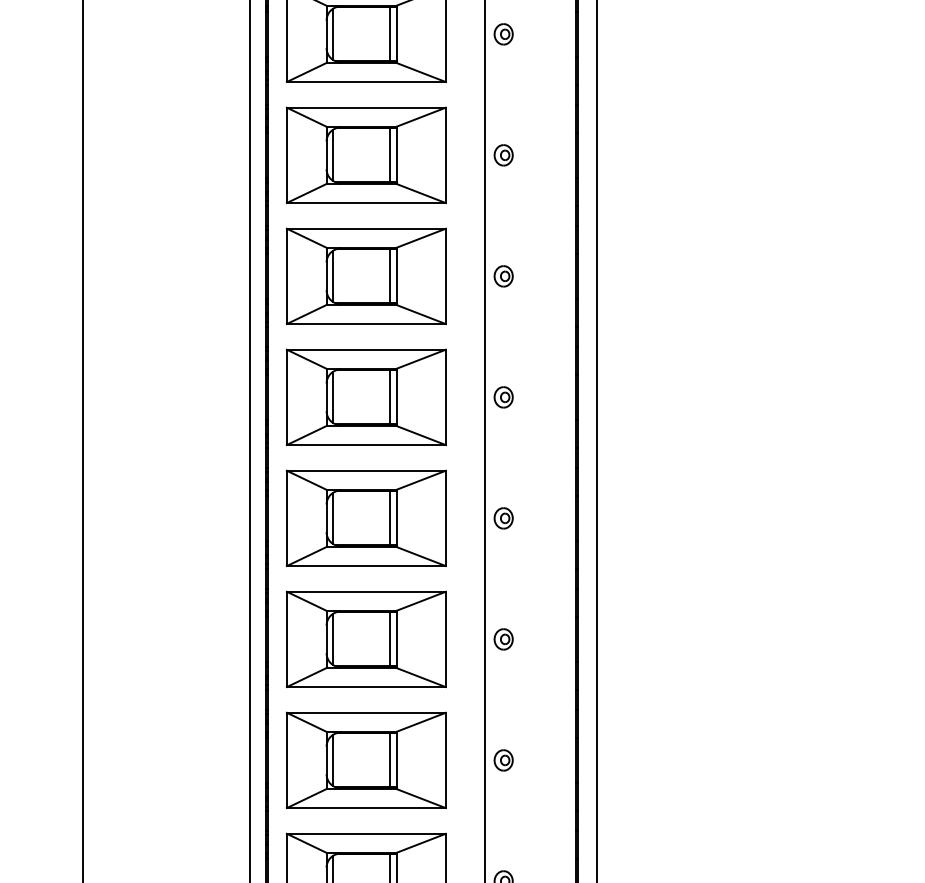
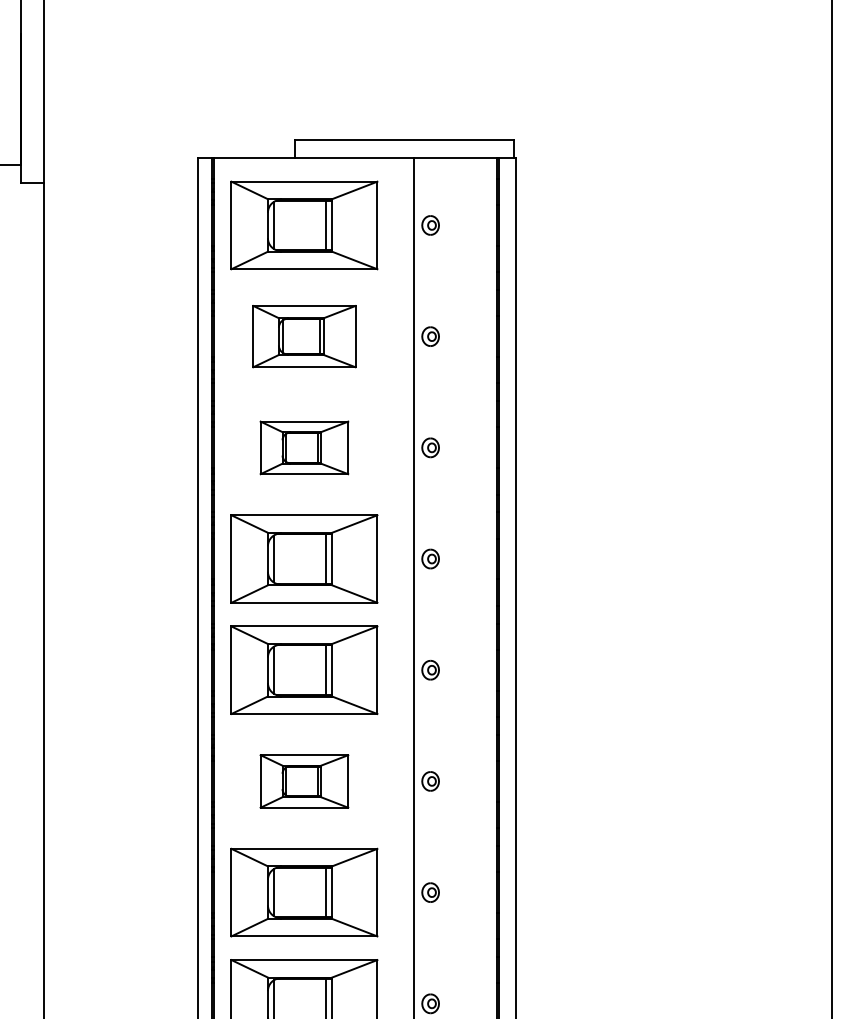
part: (366, 155) -> (304, 336), size x0.7
part: (366, 276) -> (304, 447), size x0.6
part: (366, 639) -> (304, 781), size x0.6

